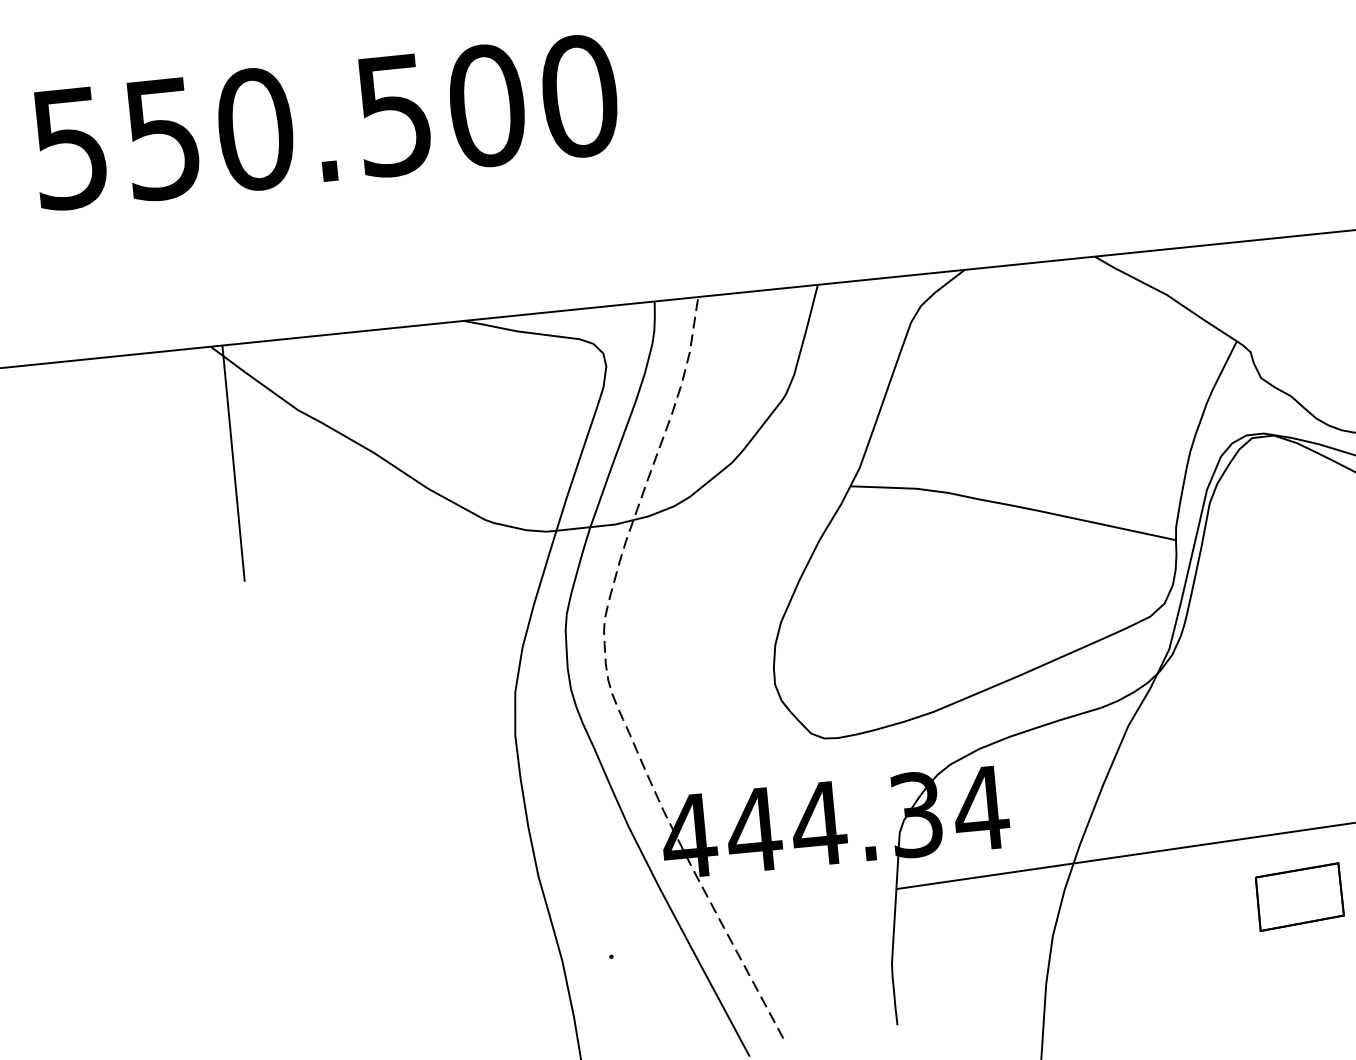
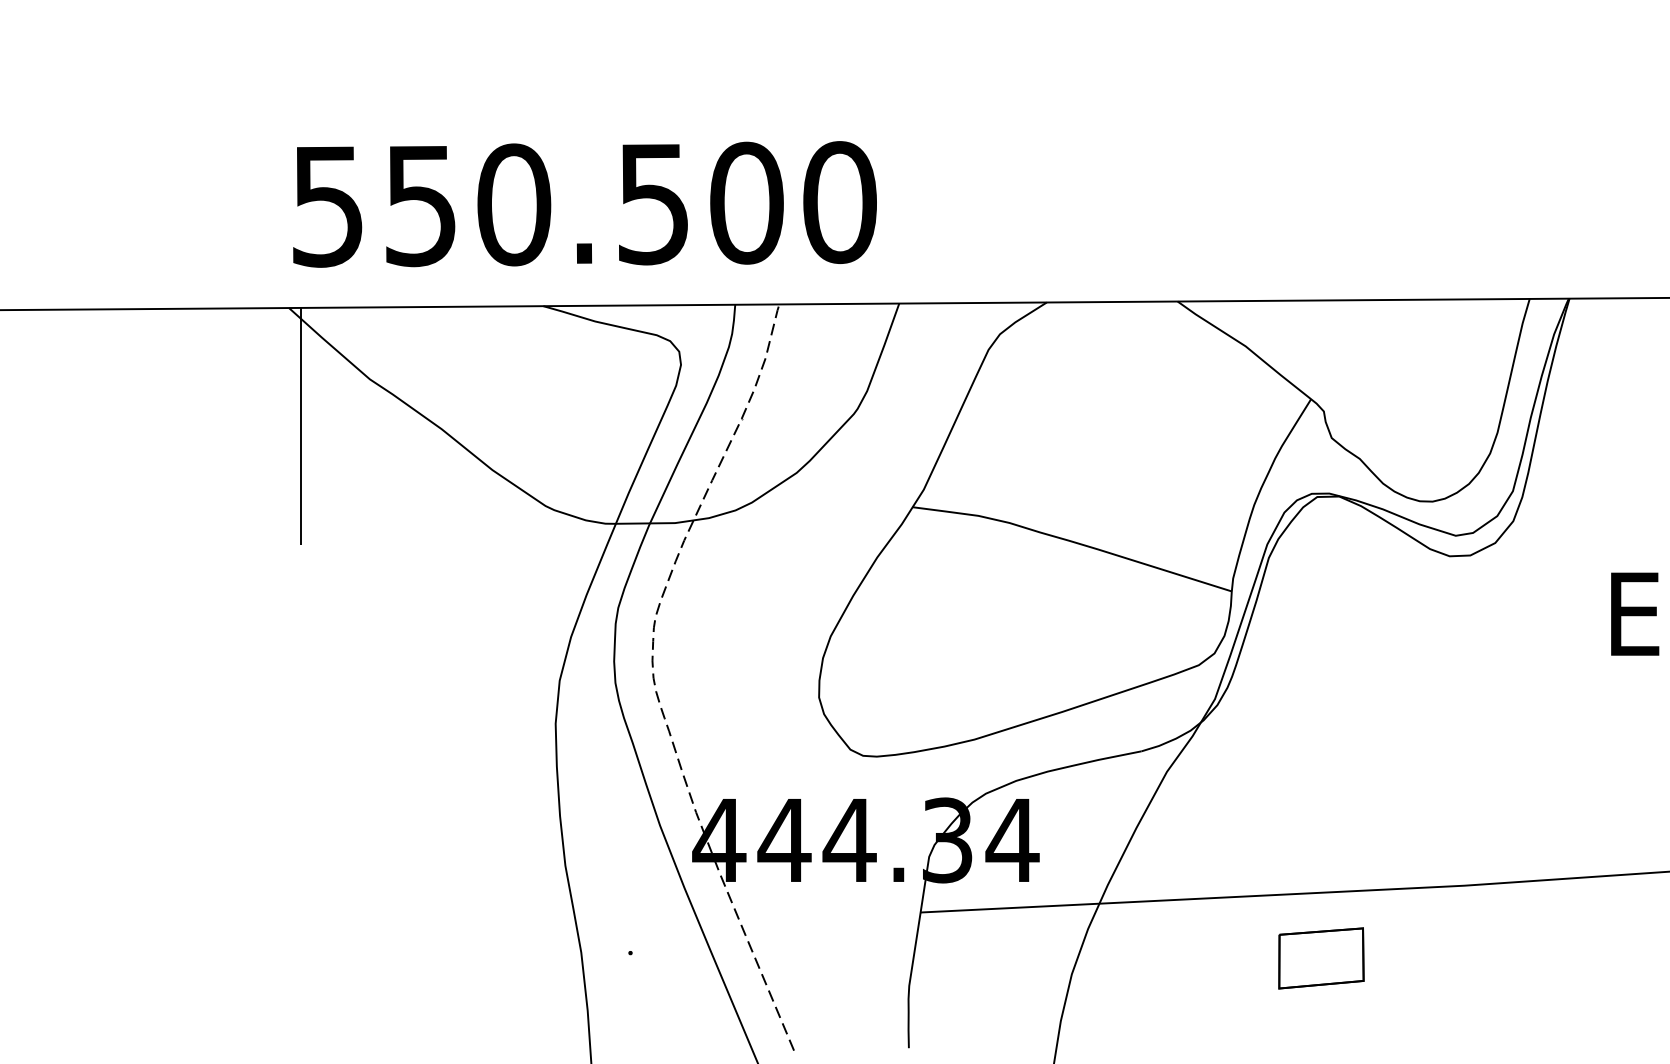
text: (325, 122) -> (584, 204), moved

